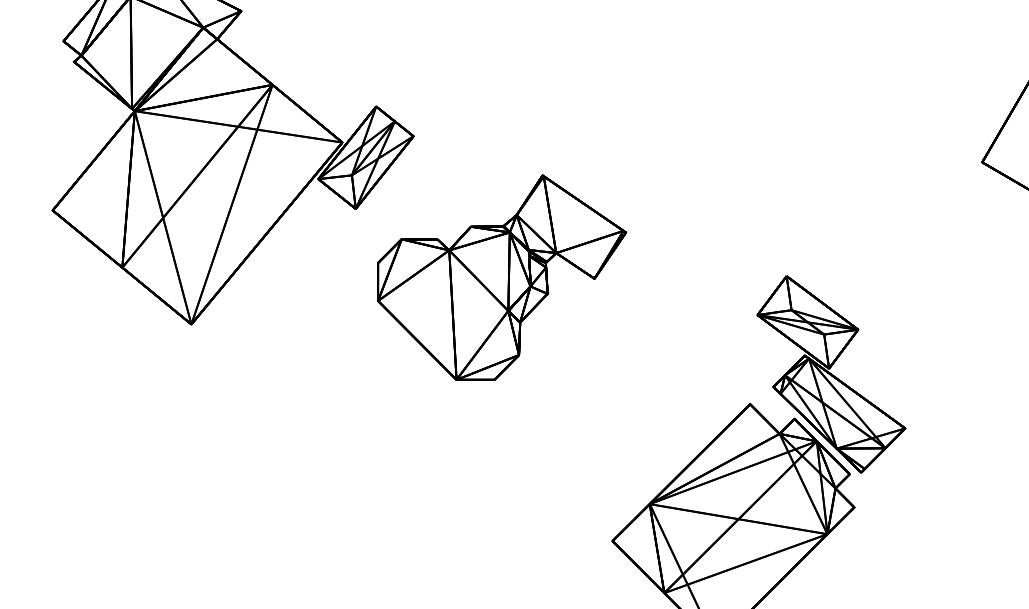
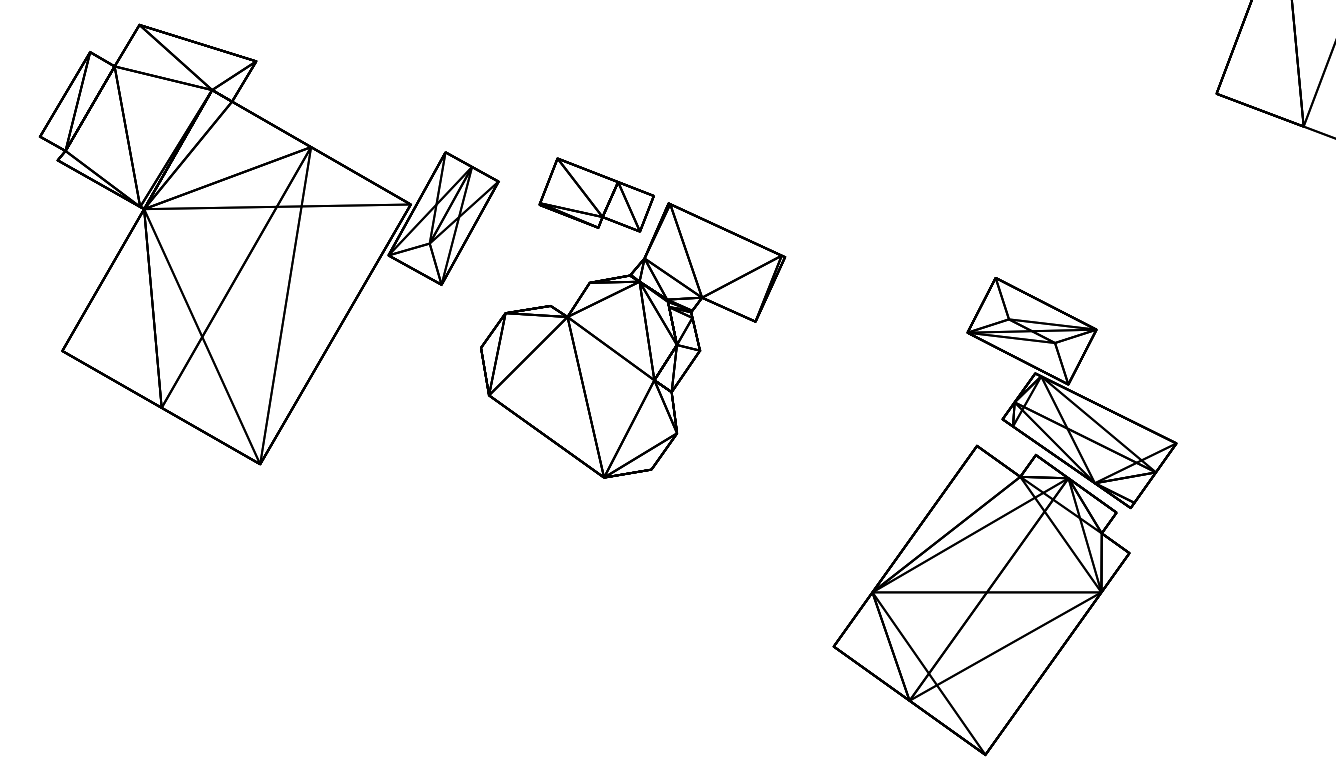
part: (487, 159) -> (596, 194), added

